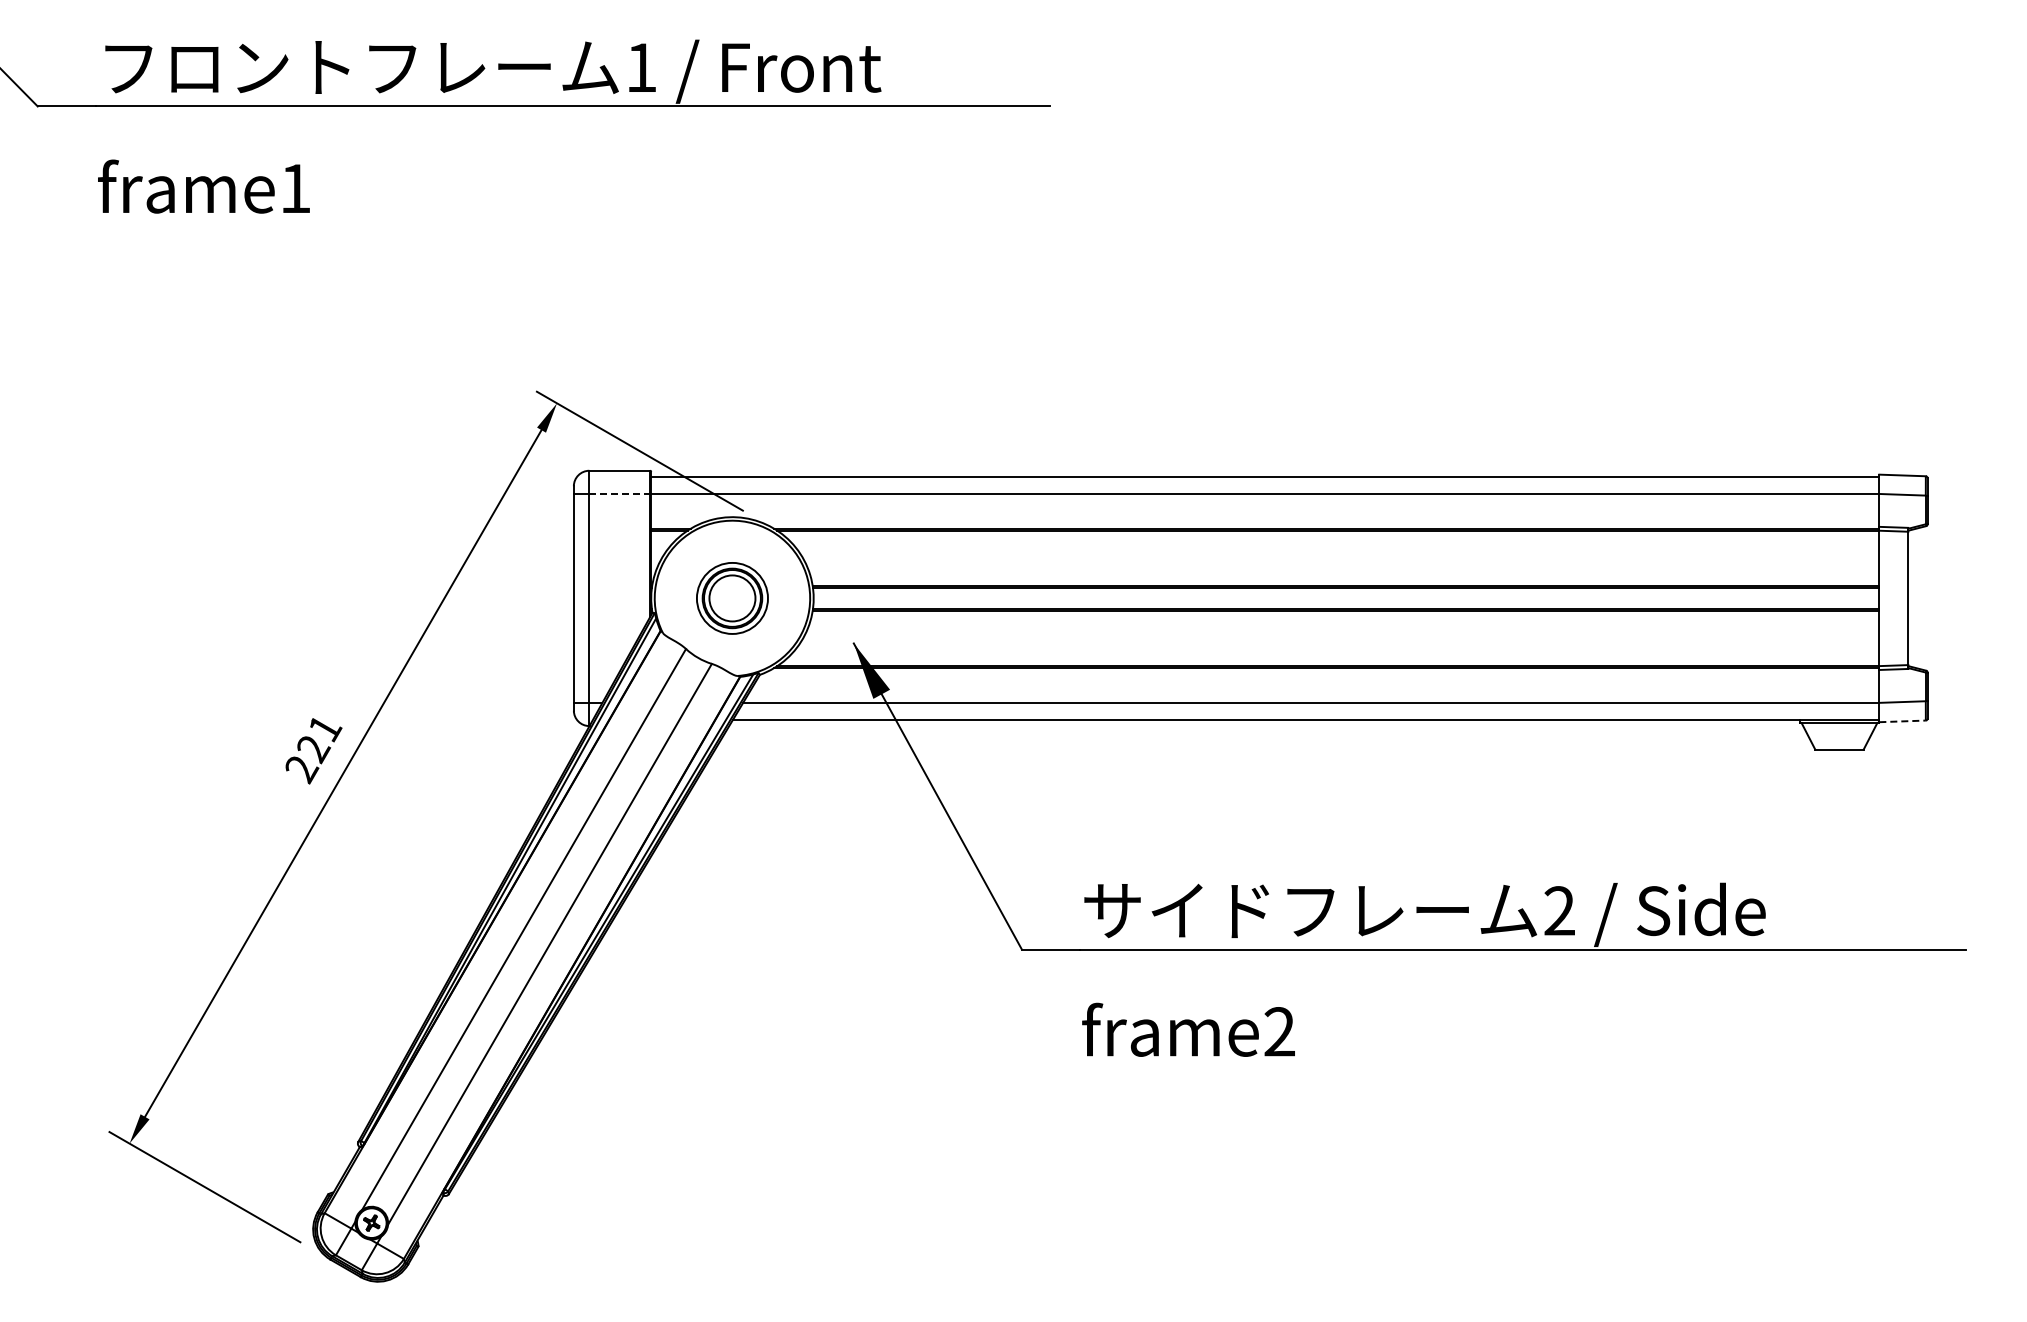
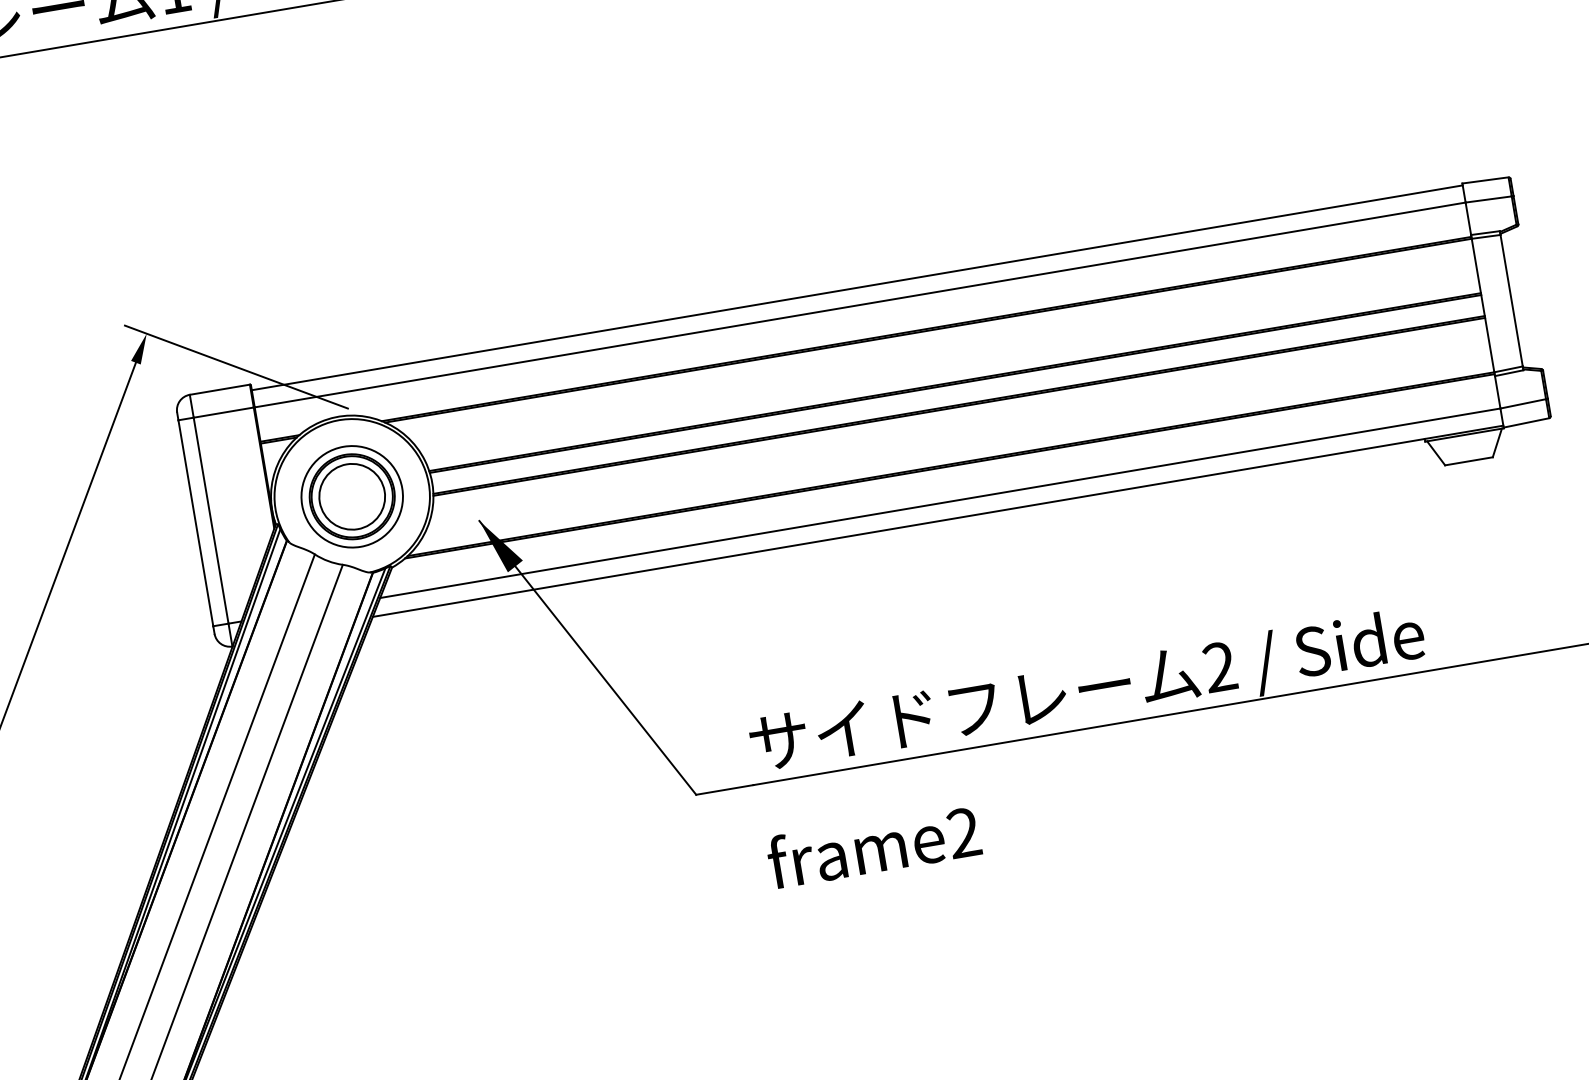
line: (620, 493) -> (224, 412), dashed -> solid
part: (732, 598) -> (352, 496), size x1.43
line: (1903, 721) -> (1527, 422), dashed -> solid

